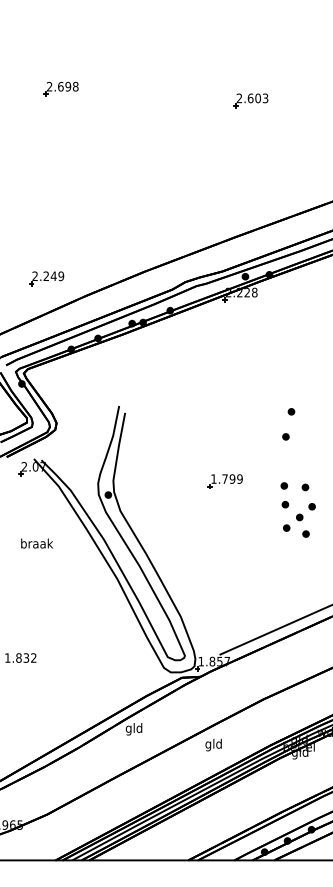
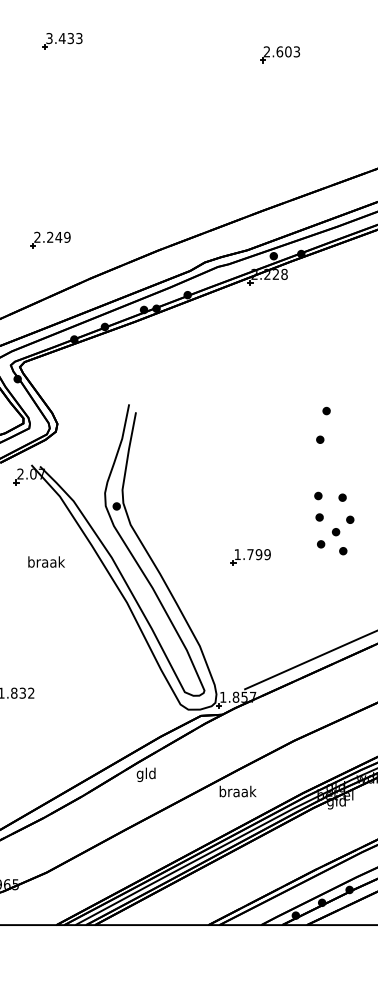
text: (62, 86) -> (64, 38), 2.698 -> 3.433
part: (46, 278) -> (50, 239), moved
part: (224, 481) -> (249, 557), moved
text: (37, 543) -> (46, 561), moved
text: (214, 744) -> (238, 792), gld -> braak

